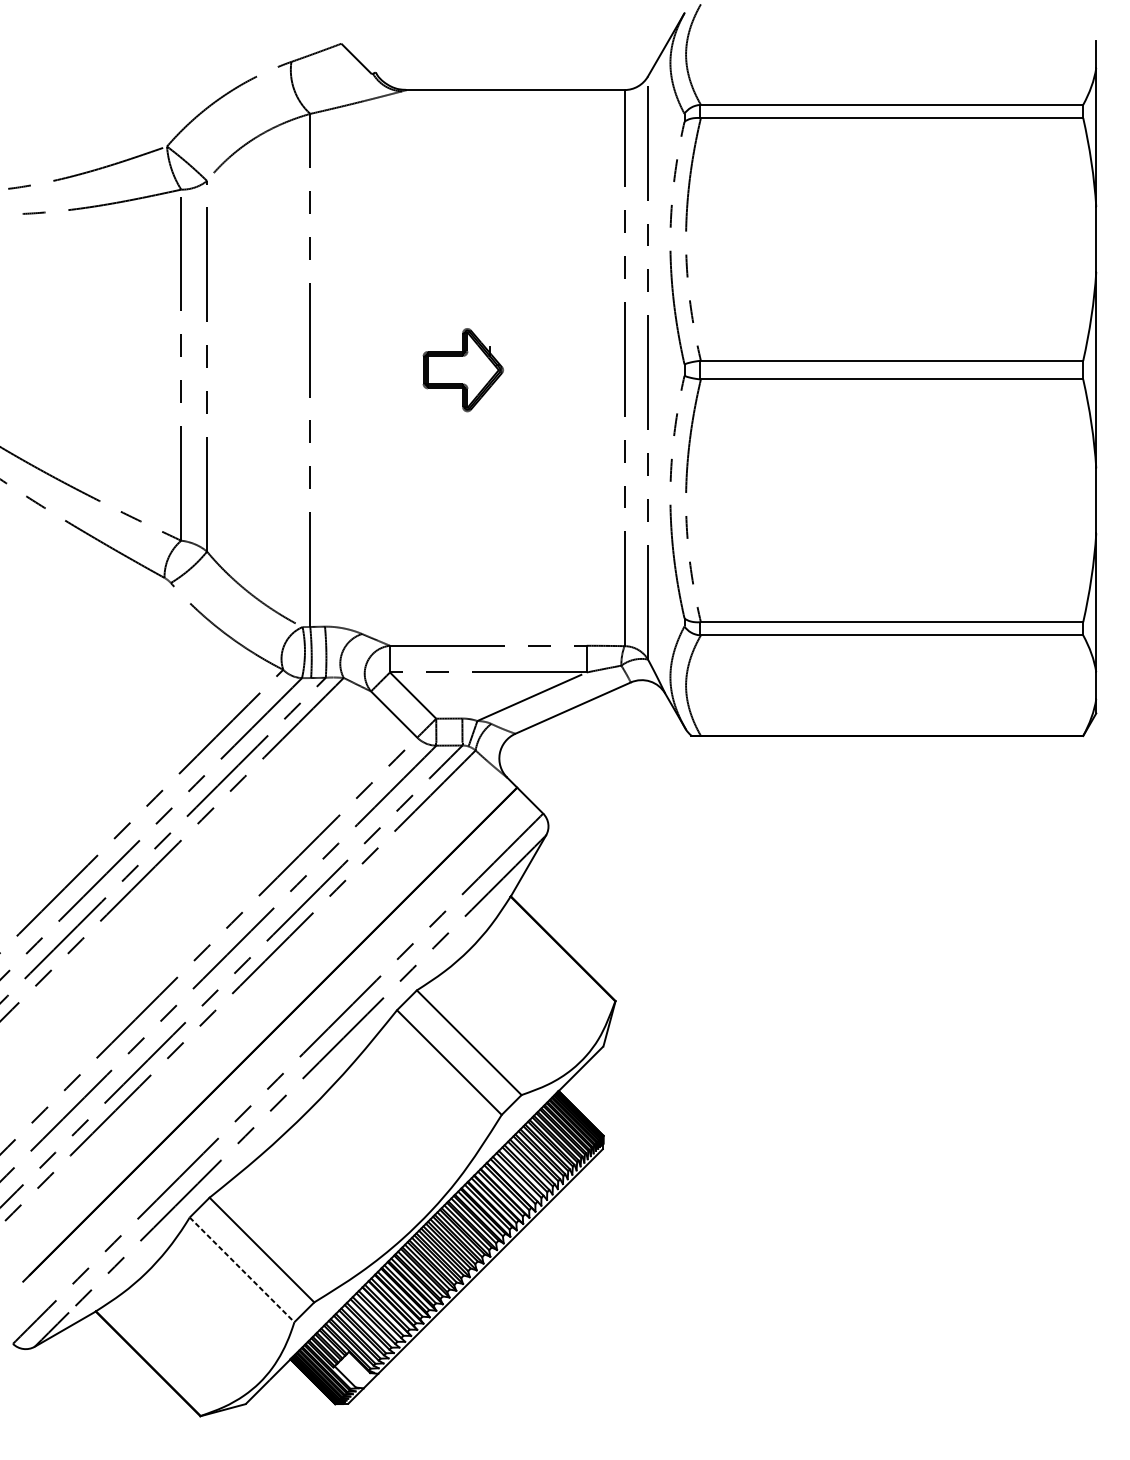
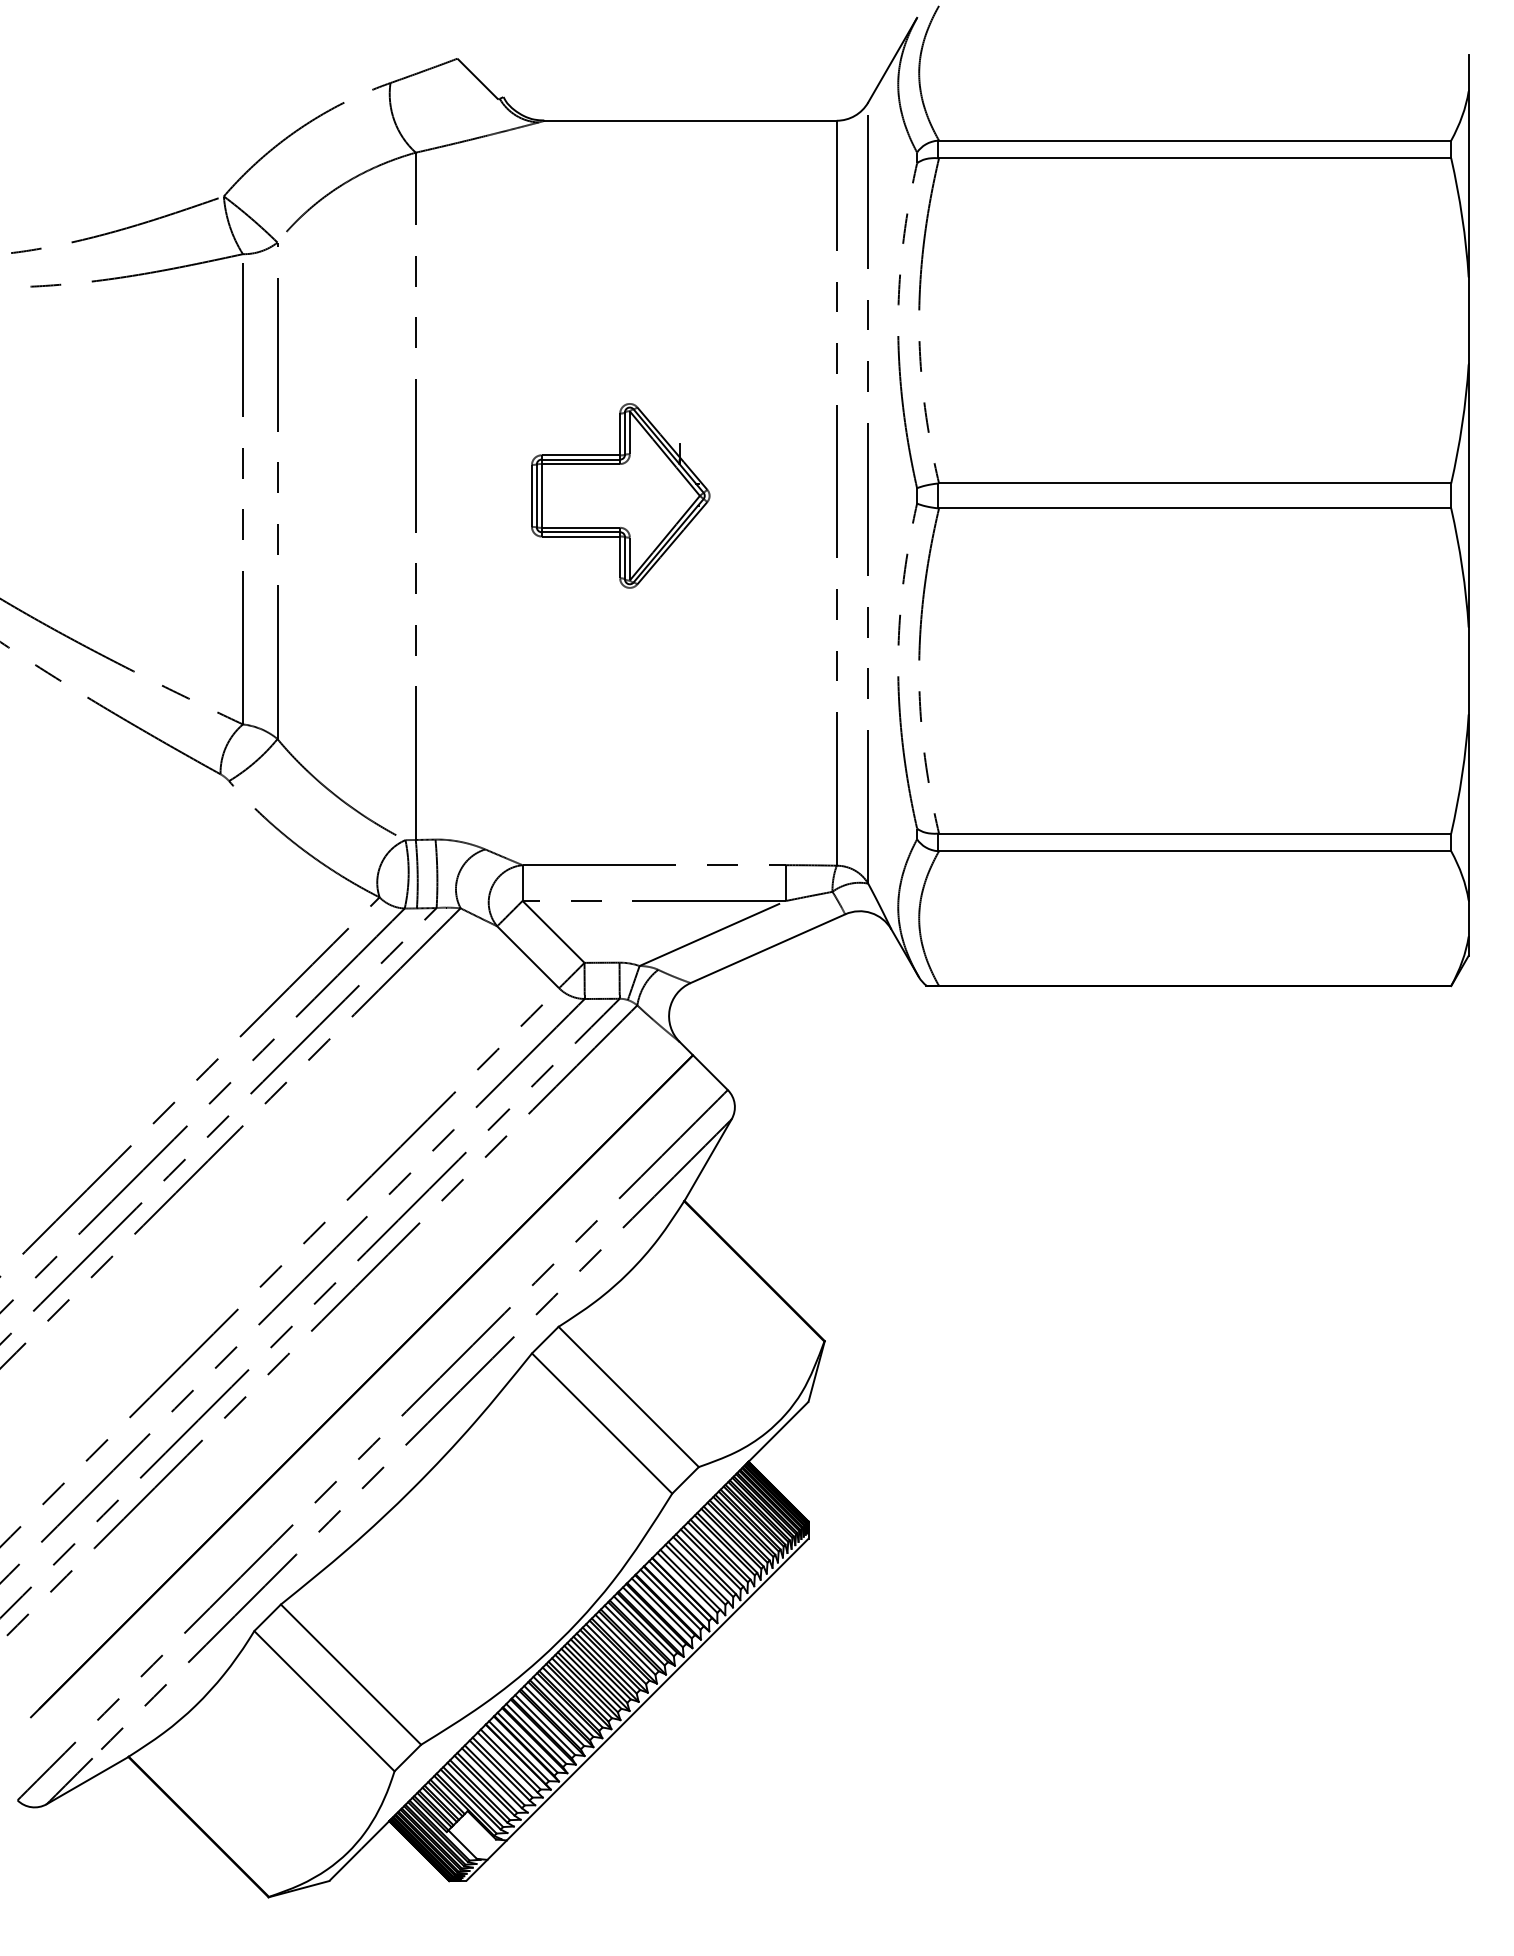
part: (463, 369) -> (620, 495), size x1.67
line: (242, 1270) -> (324, 1701), dashed -> solid

